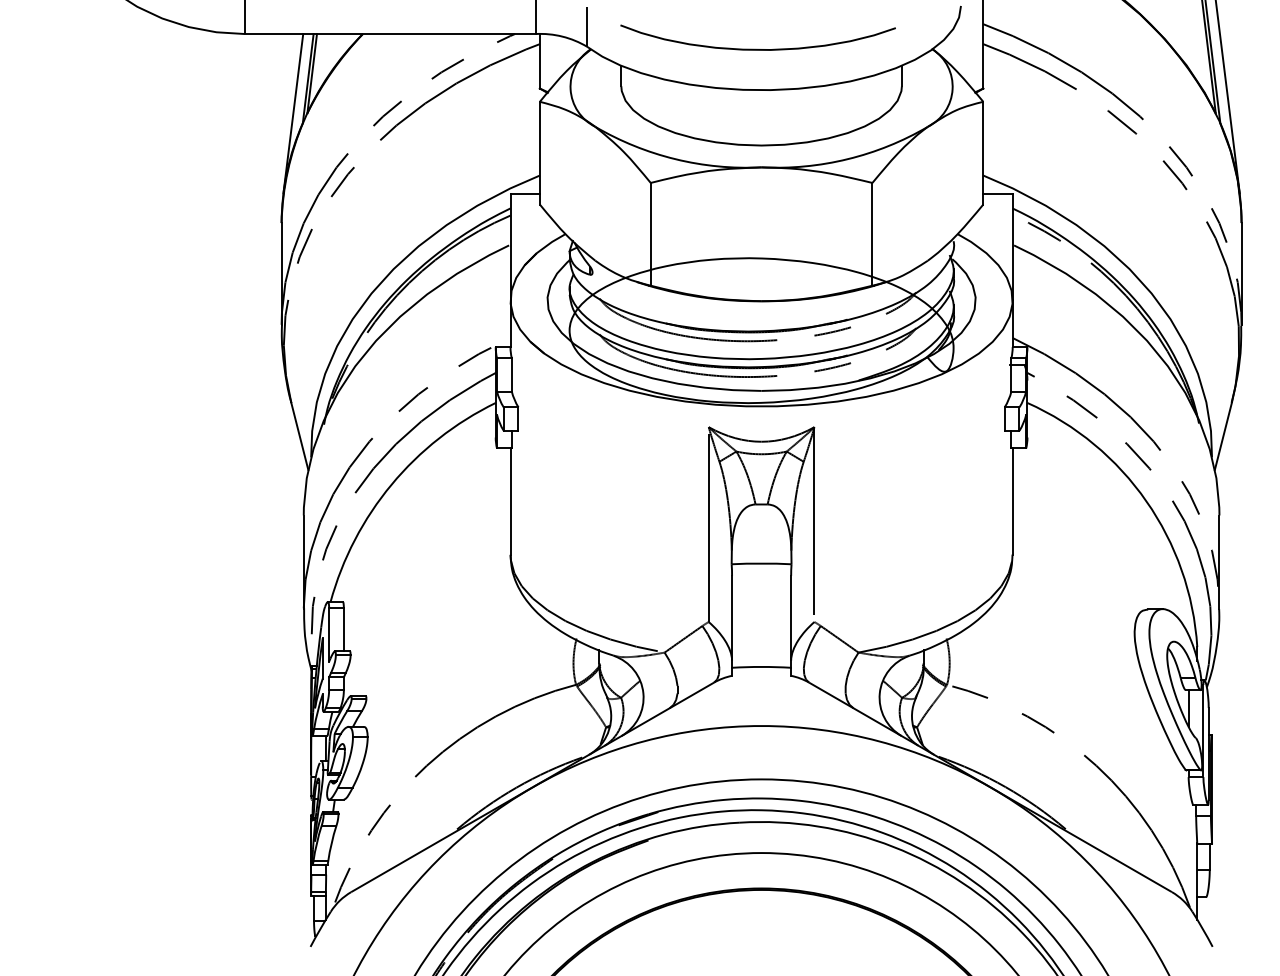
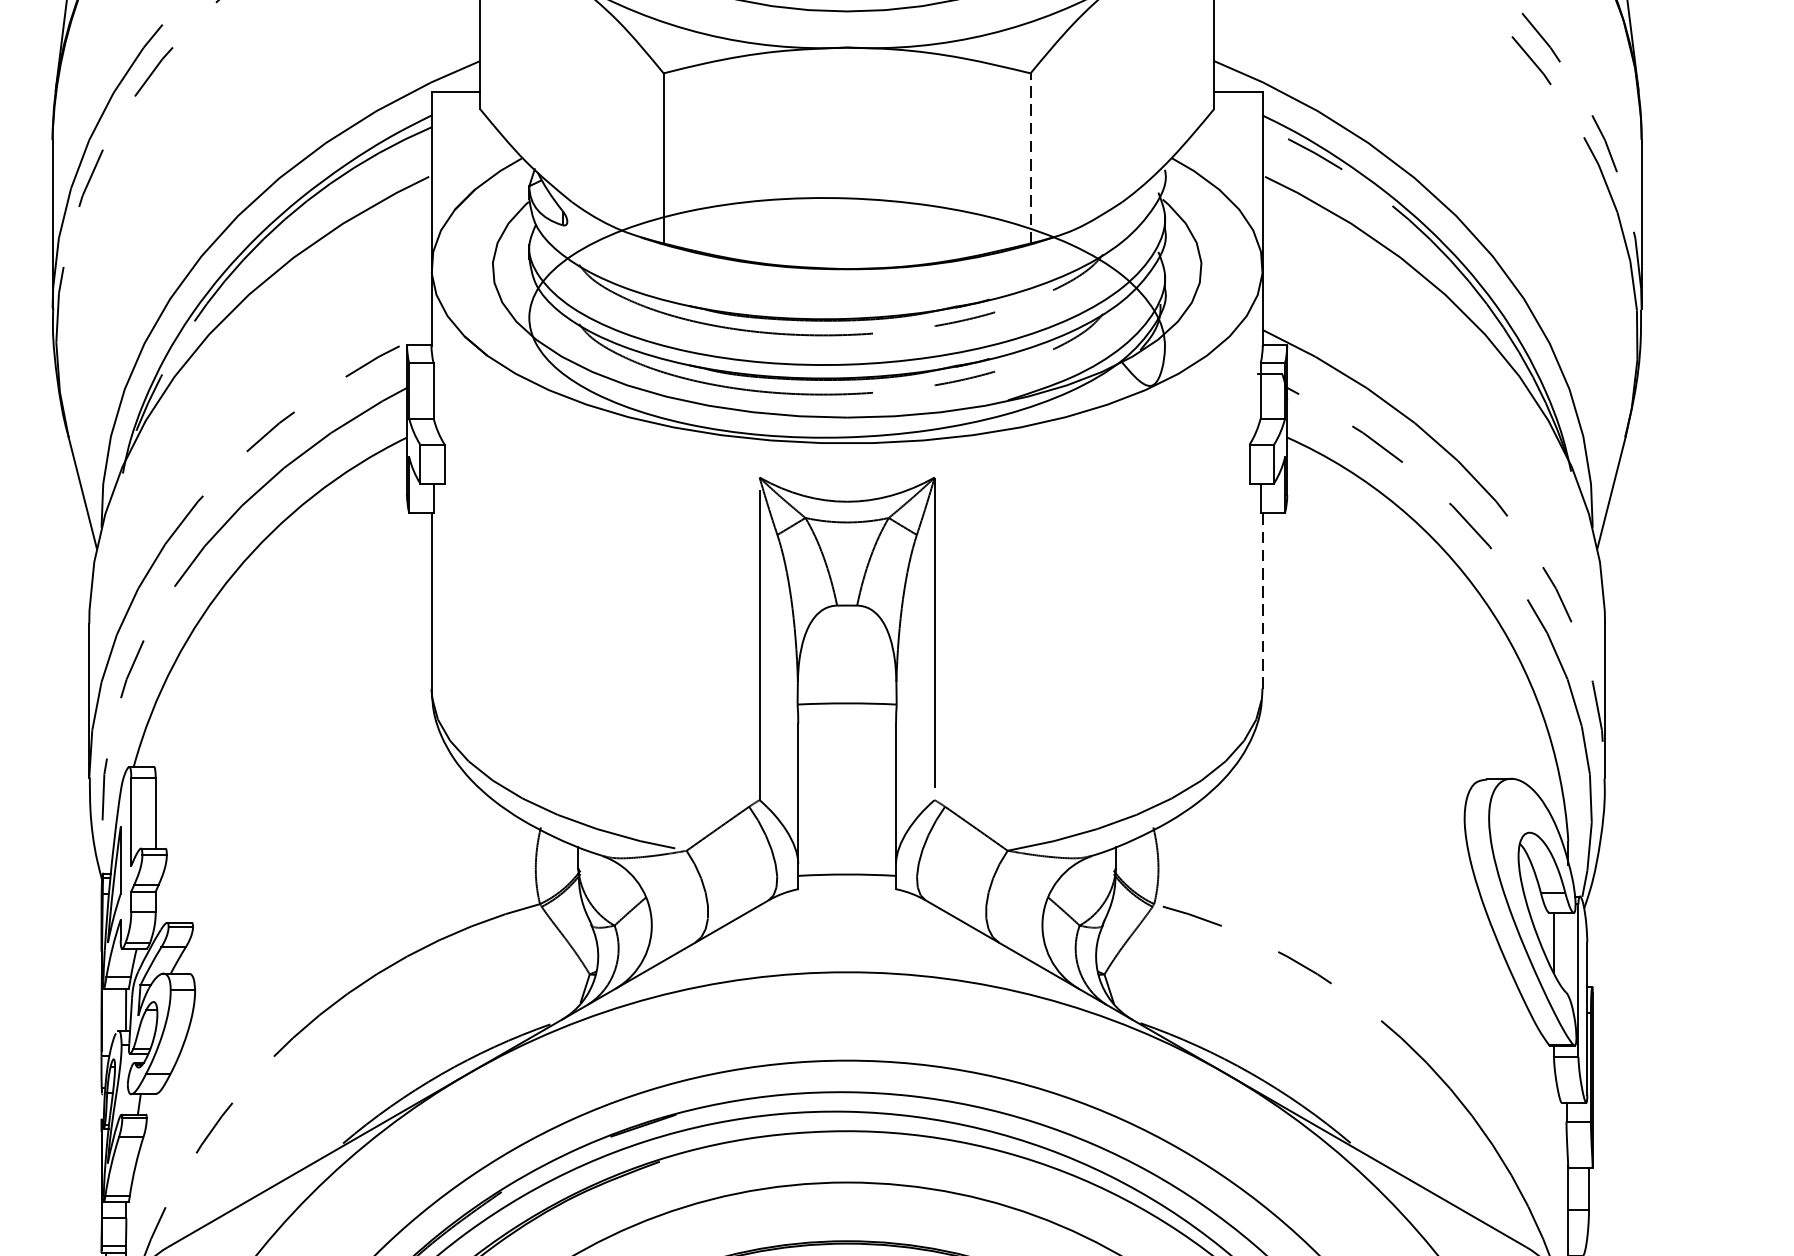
line: (872, 233) -> (1030, 157), solid -> dashed
line: (1012, 501) -> (1262, 600), solid -> dashed

